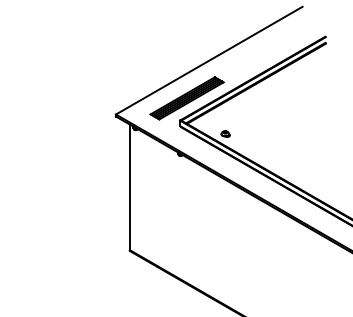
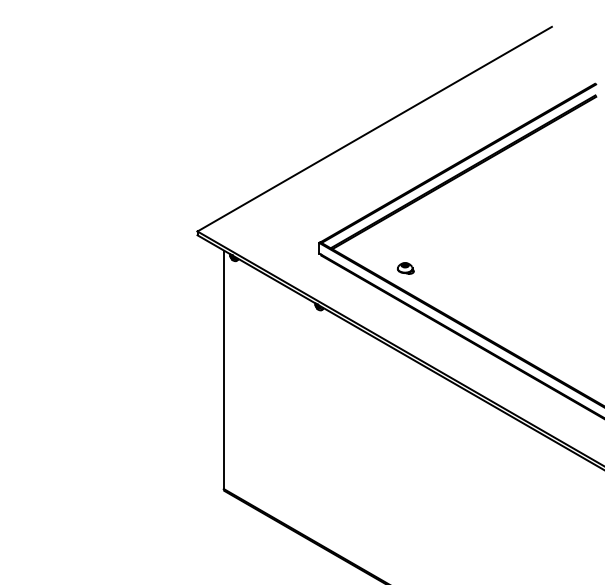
part: (186, 98) -> (331, 201), removed

